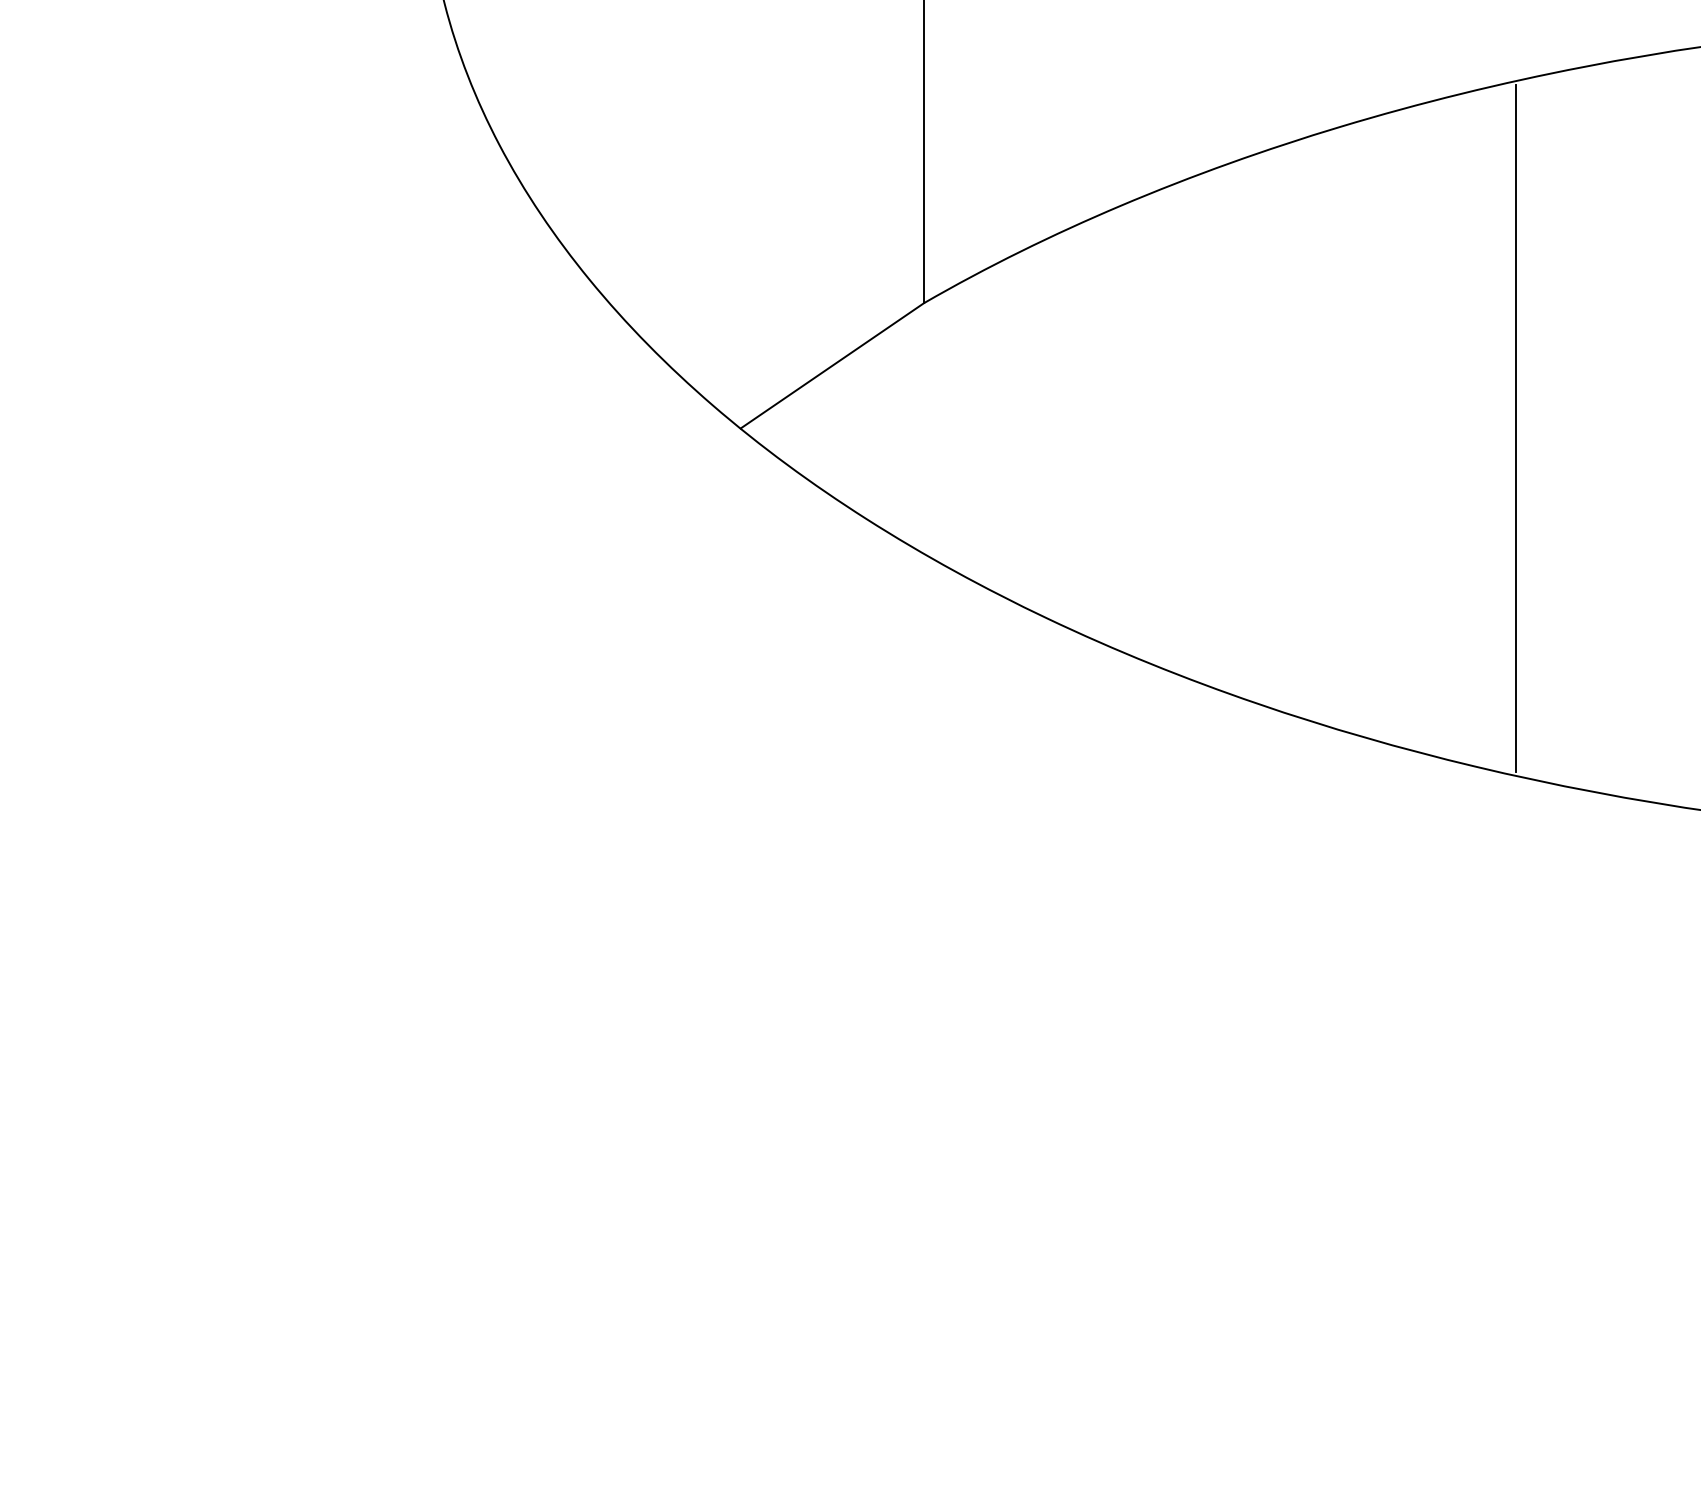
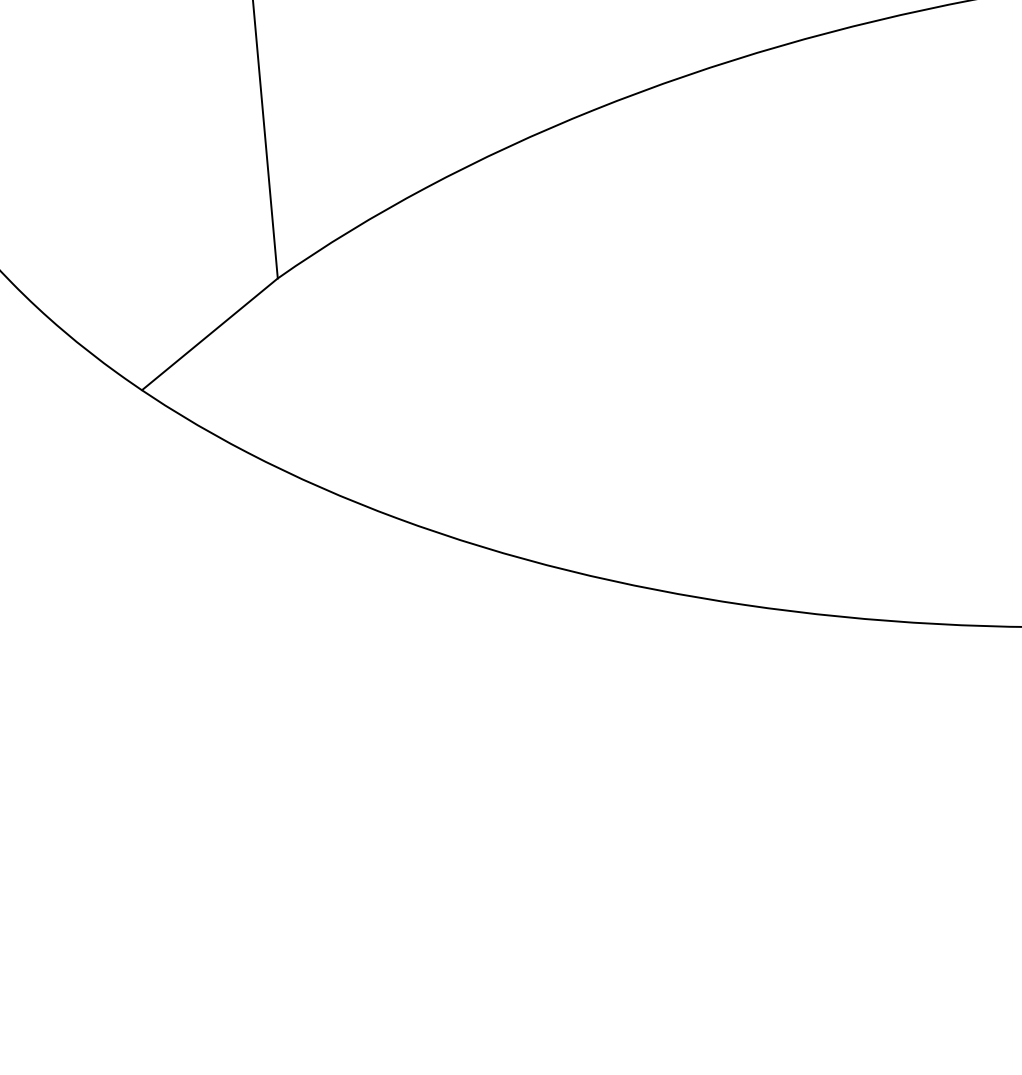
line: (1516, 428) -> (753, 335), removed

